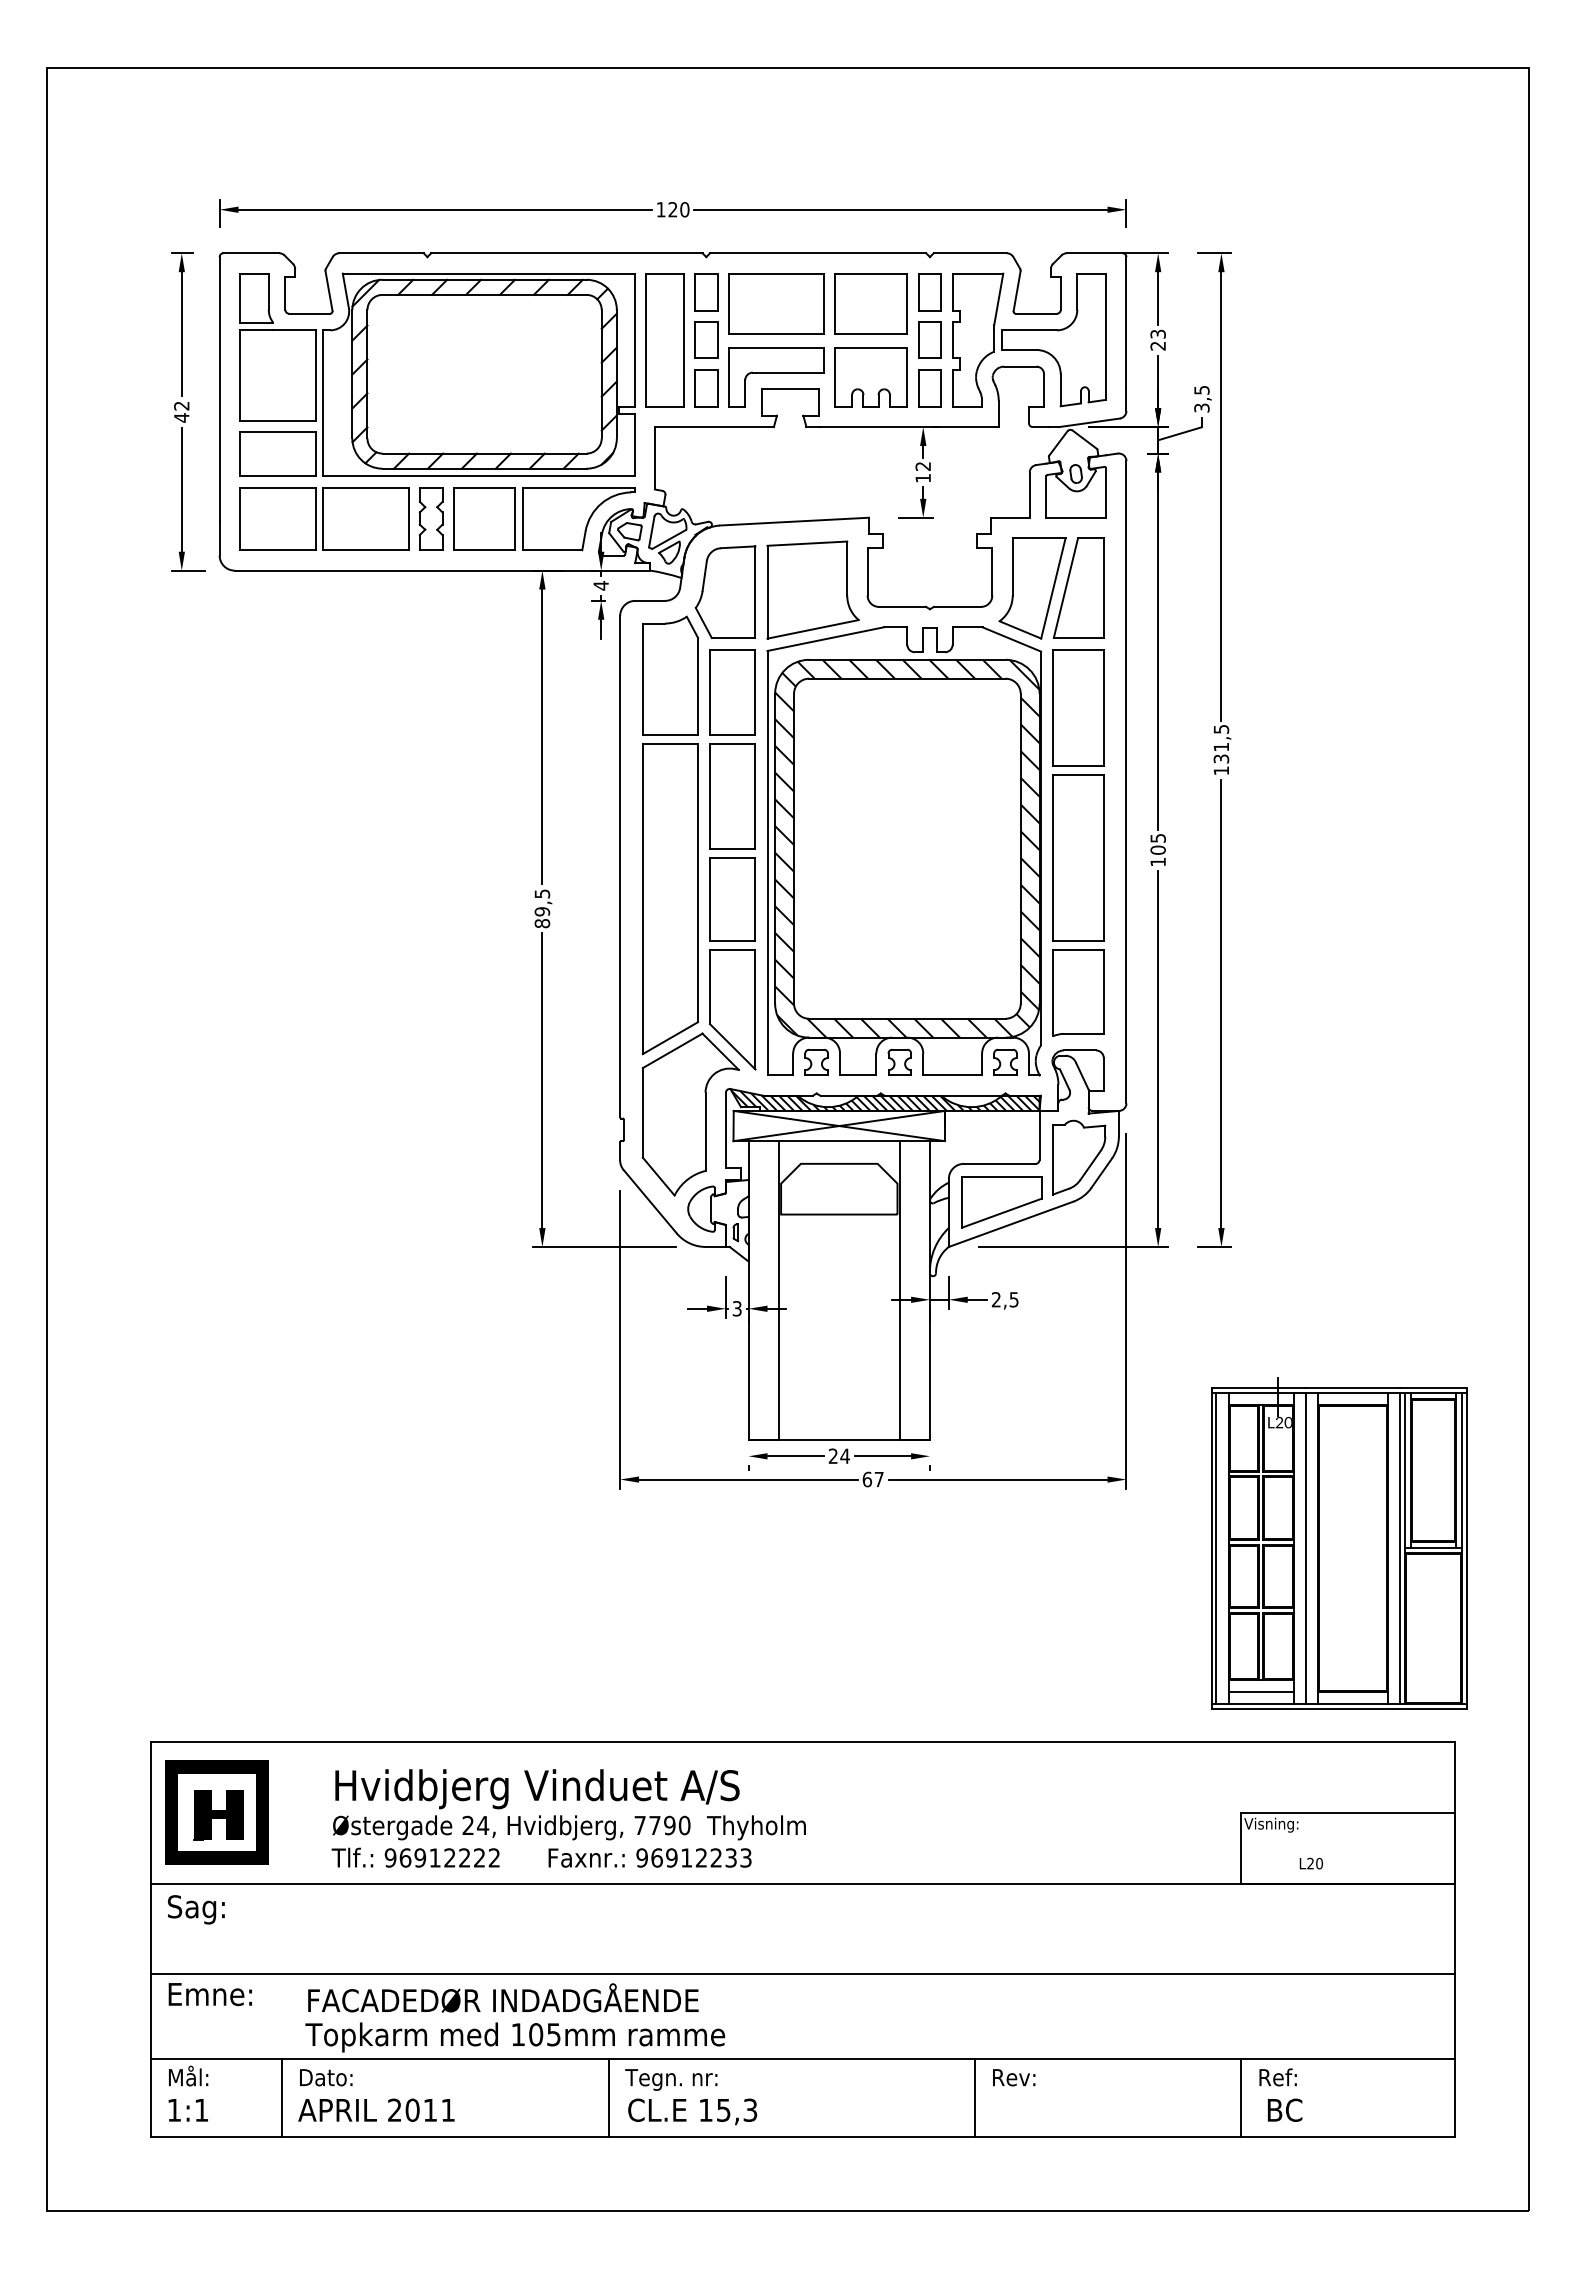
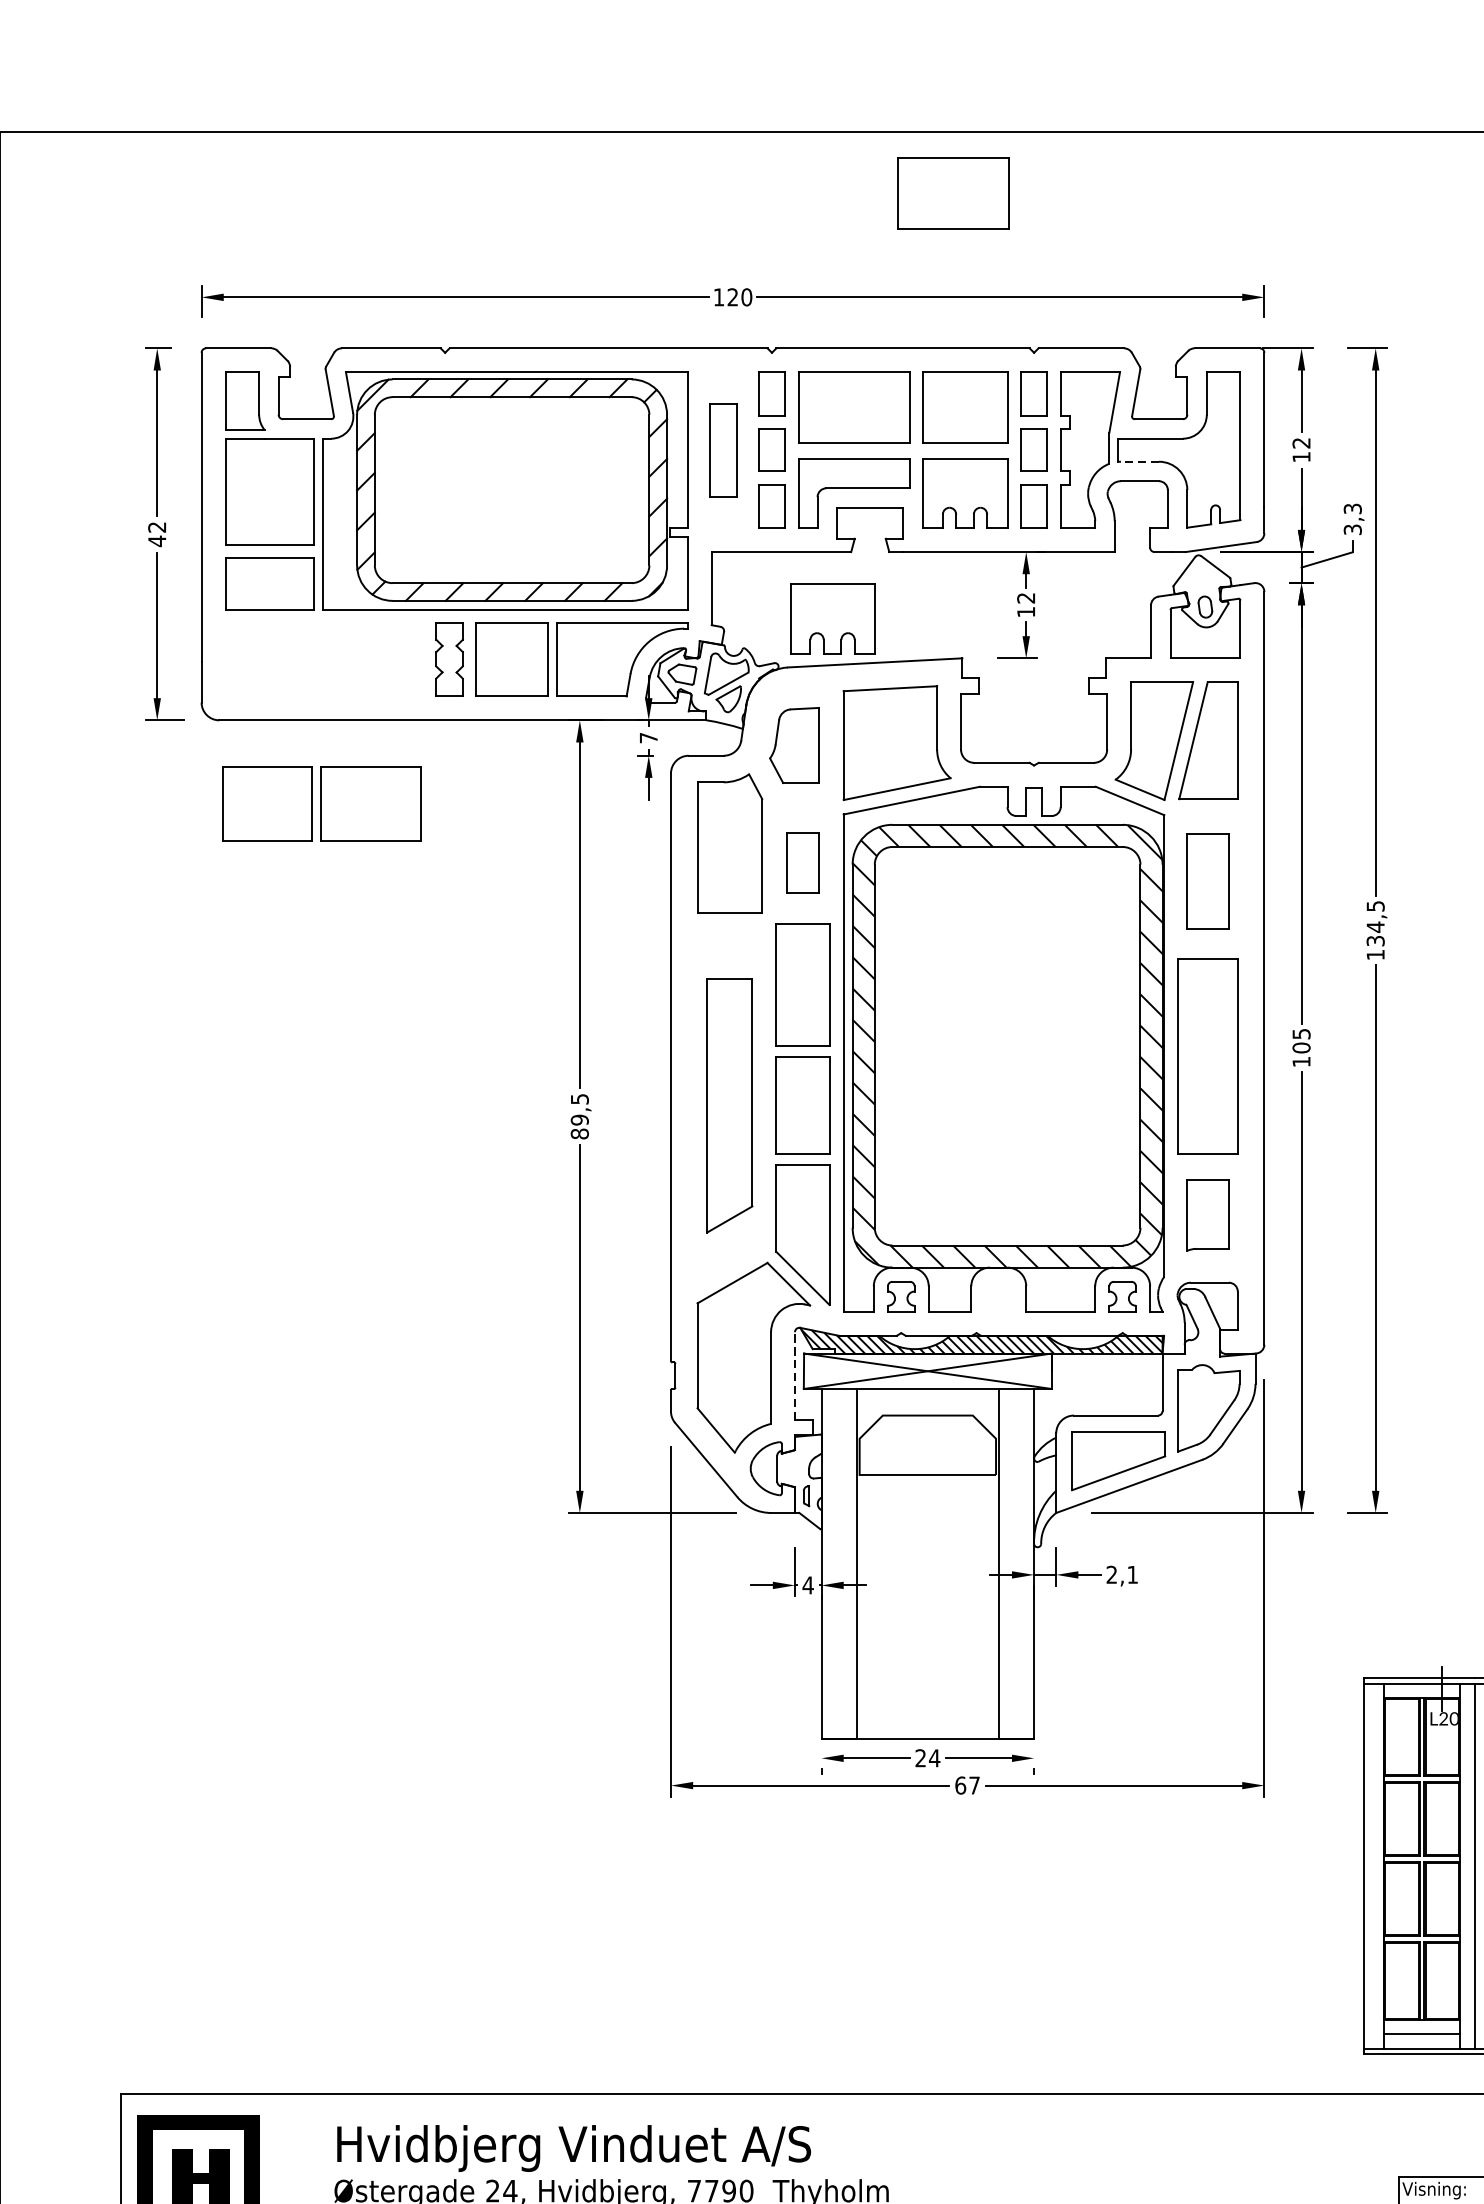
part: (861, 120) -> (953, 192), added
text: (1157, 339) -> (1300, 449), 23 -> 12
part: (664, 340) -> (722, 450), size x0.6
line: (1019, 350) -> (1139, 462), solid -> dashed
text: (1201, 389) -> (1352, 508), 3,5 -> 3,3
part: (757, 484) -> (831, 619), added
part: (324, 518) -> (322, 803), moved
text: (600, 585) -> (647, 737), 4 -> 7
part: (725, 591) -> (794, 744), size x0.7
part: (732, 692) -> (802, 863), size x0.6
part: (1078, 707) -> (1208, 880), size x0.7
text: (1220, 747) -> (1374, 927), 131,5 -> 134,5
part: (669, 899) -> (728, 1105), size x0.7
part: (1078, 992) -> (1208, 1214), size x0.7
part: (899, 1061) -> (998, 1295), removed
line: (725, 1129) -> (794, 1375), solid -> dashed
text: (1013, 1299) -> (1131, 1574), 2,5 -> 2,1
text: (737, 1308) -> (808, 1585), 3 -> 4
line: (1216, 1548) -> (1369, 1866), removed

